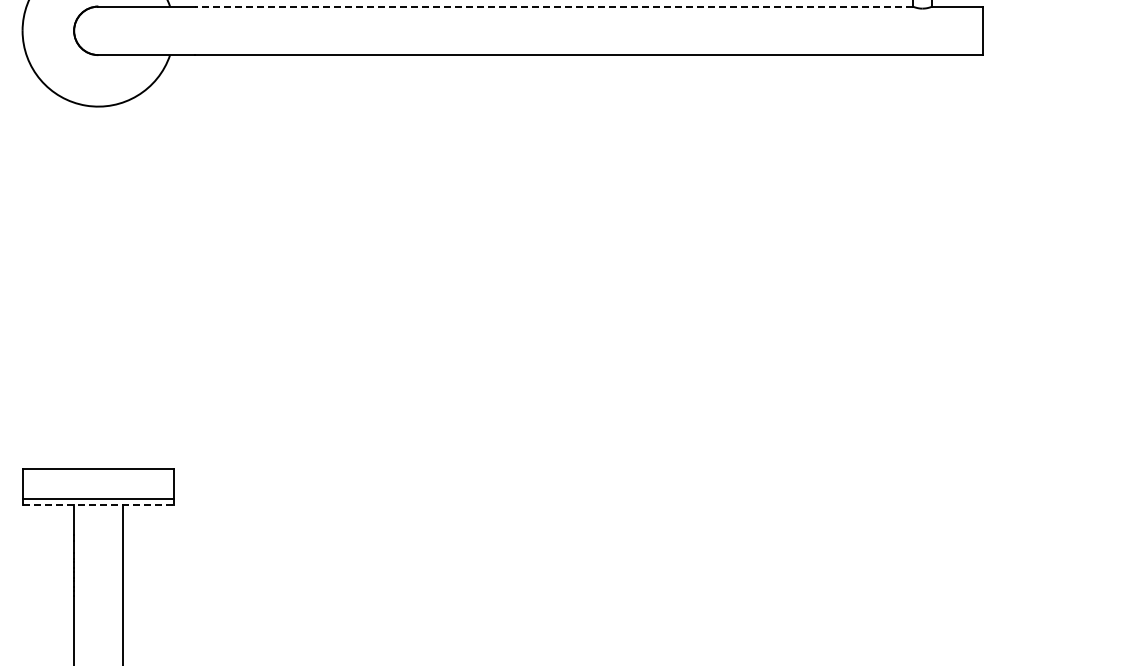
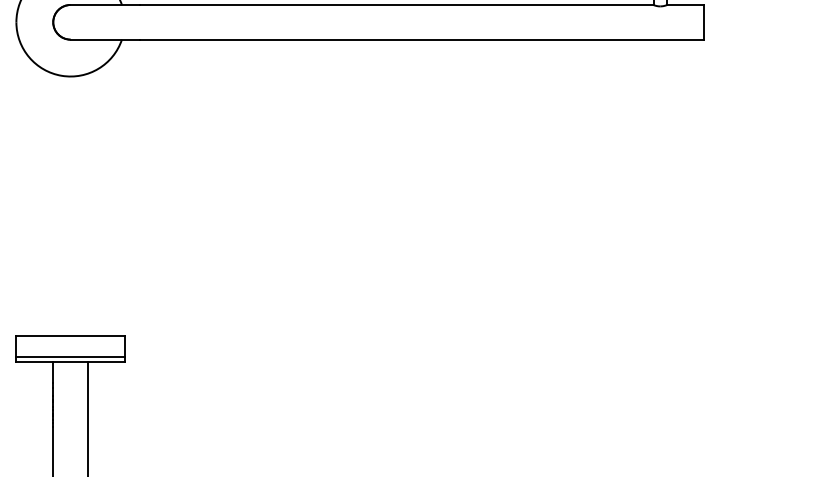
line: (554, 6) -> (396, 4), dashed -> solid
line: (98, 505) -> (70, 361), dashed -> solid

